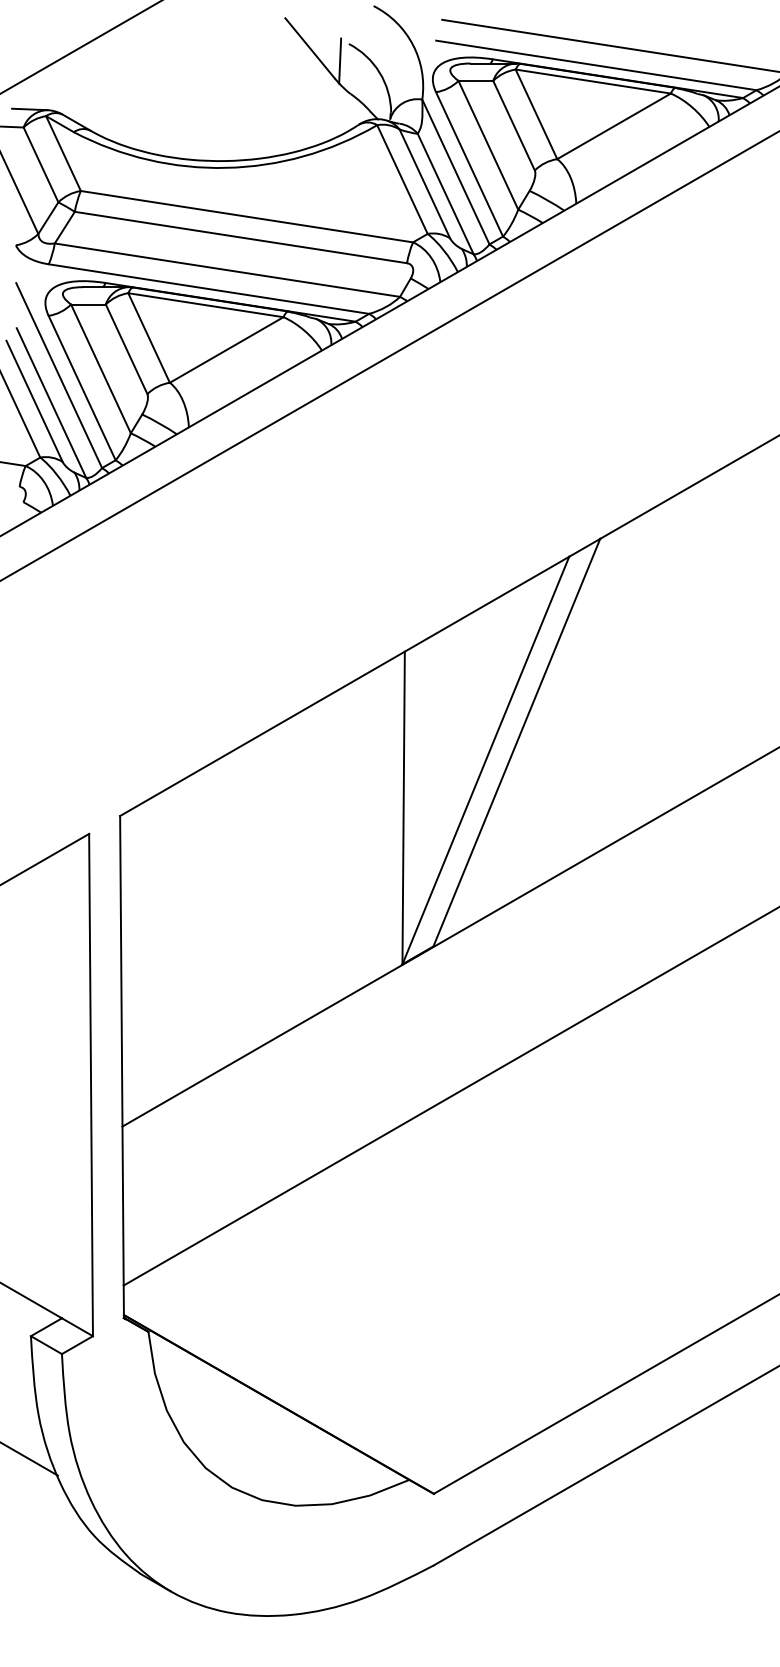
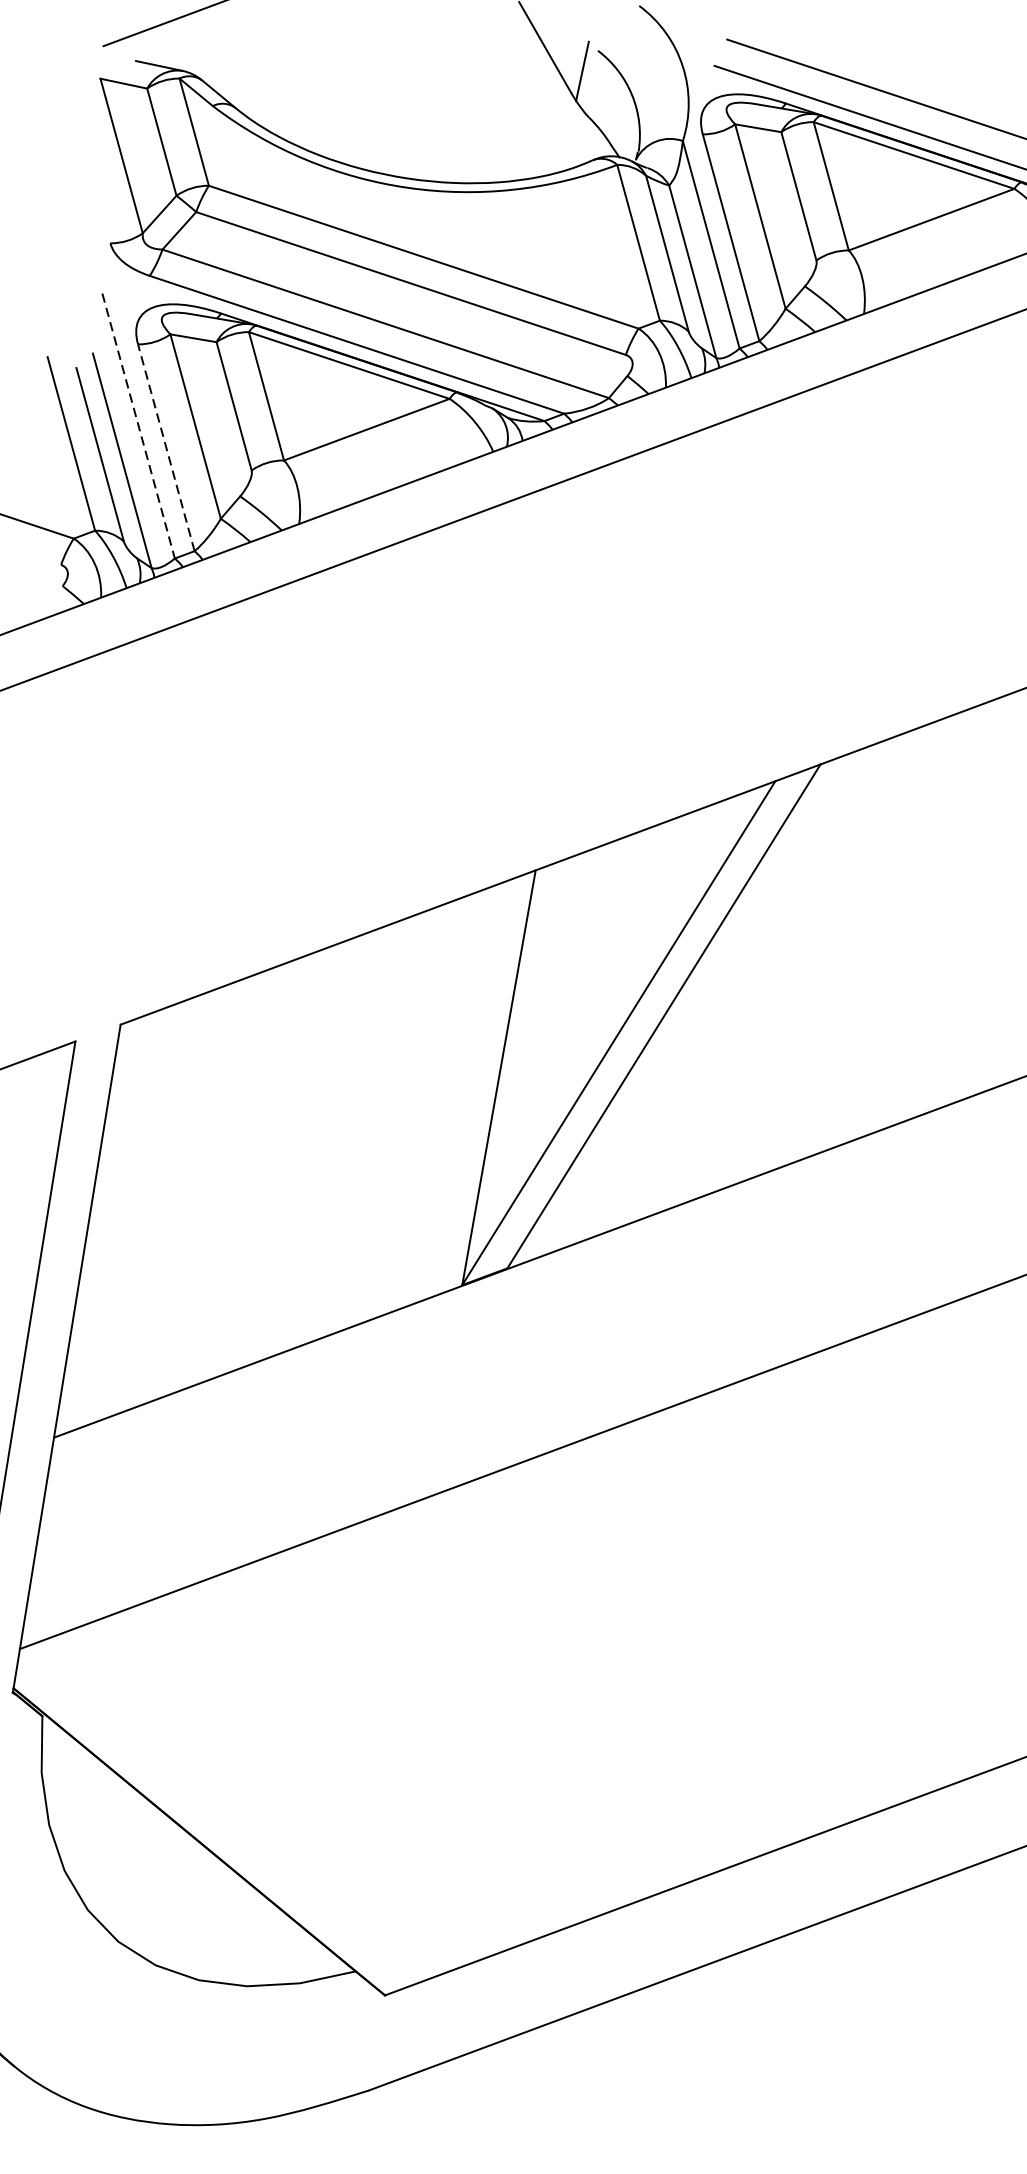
line: (59, 375) -> (139, 426), solid -> dashed
line: (82, 388) -> (166, 448), solid -> dashed

